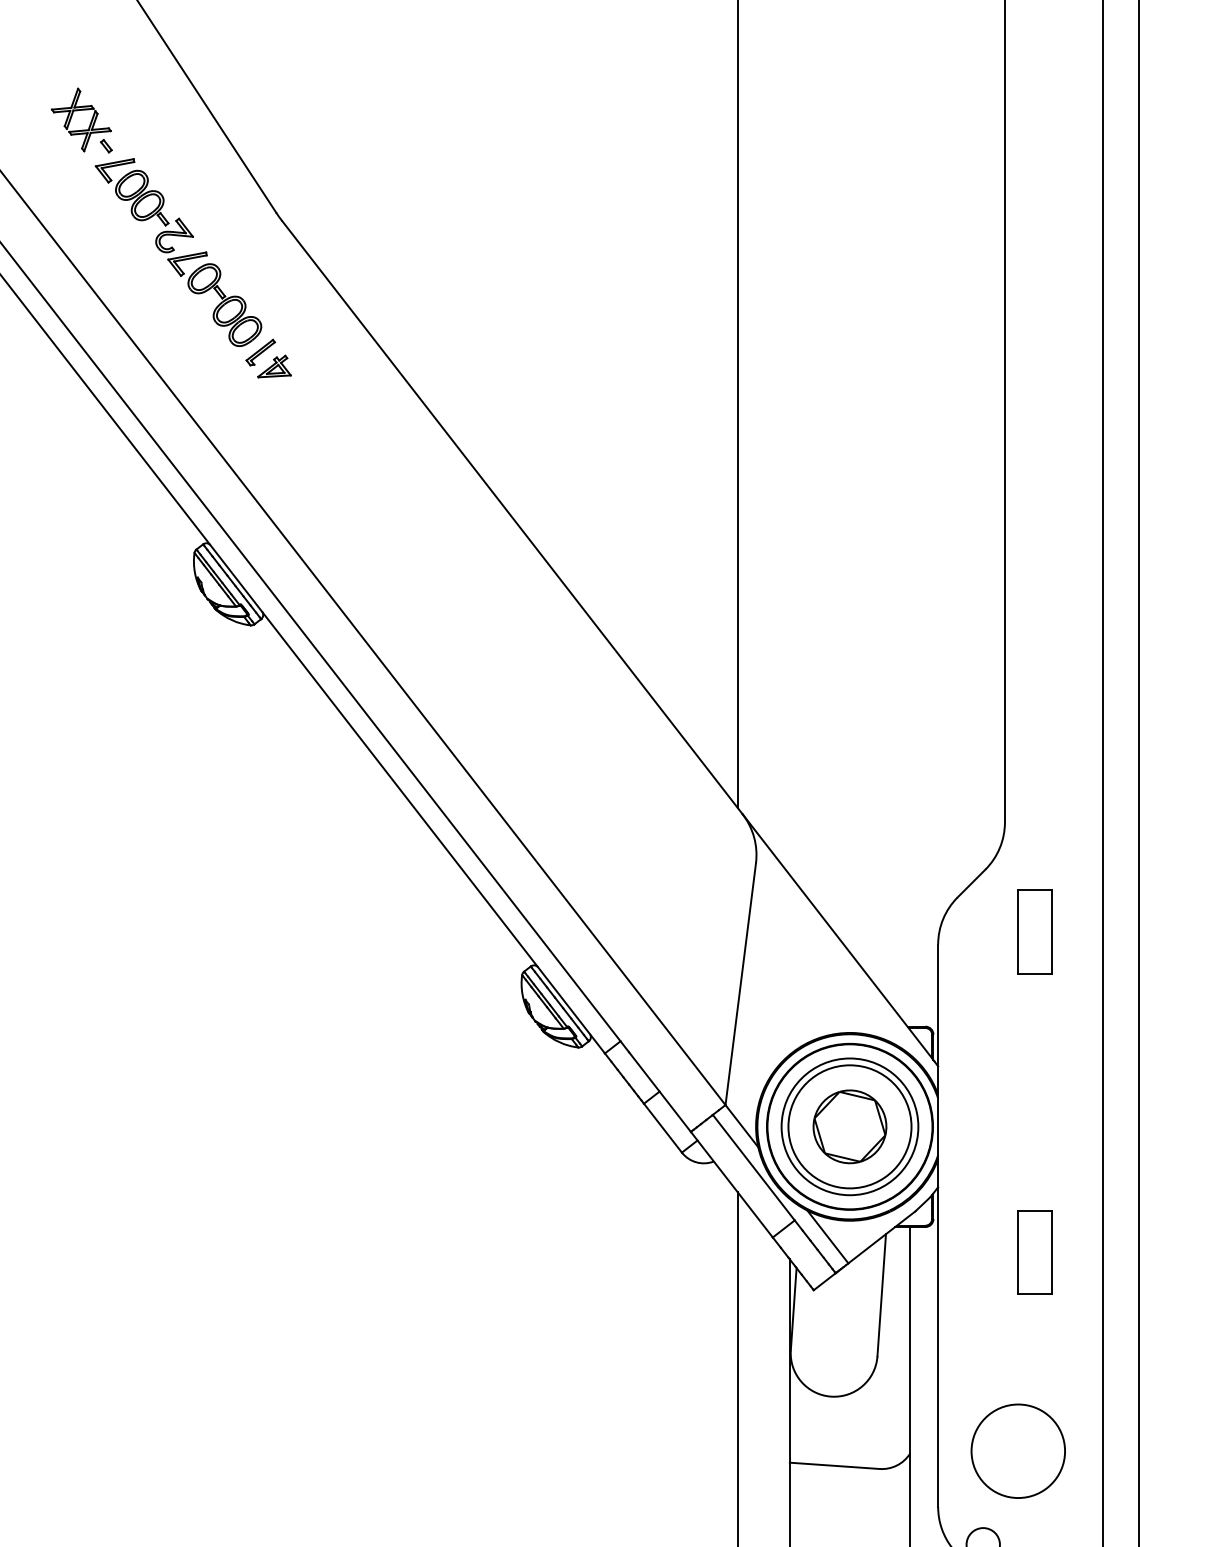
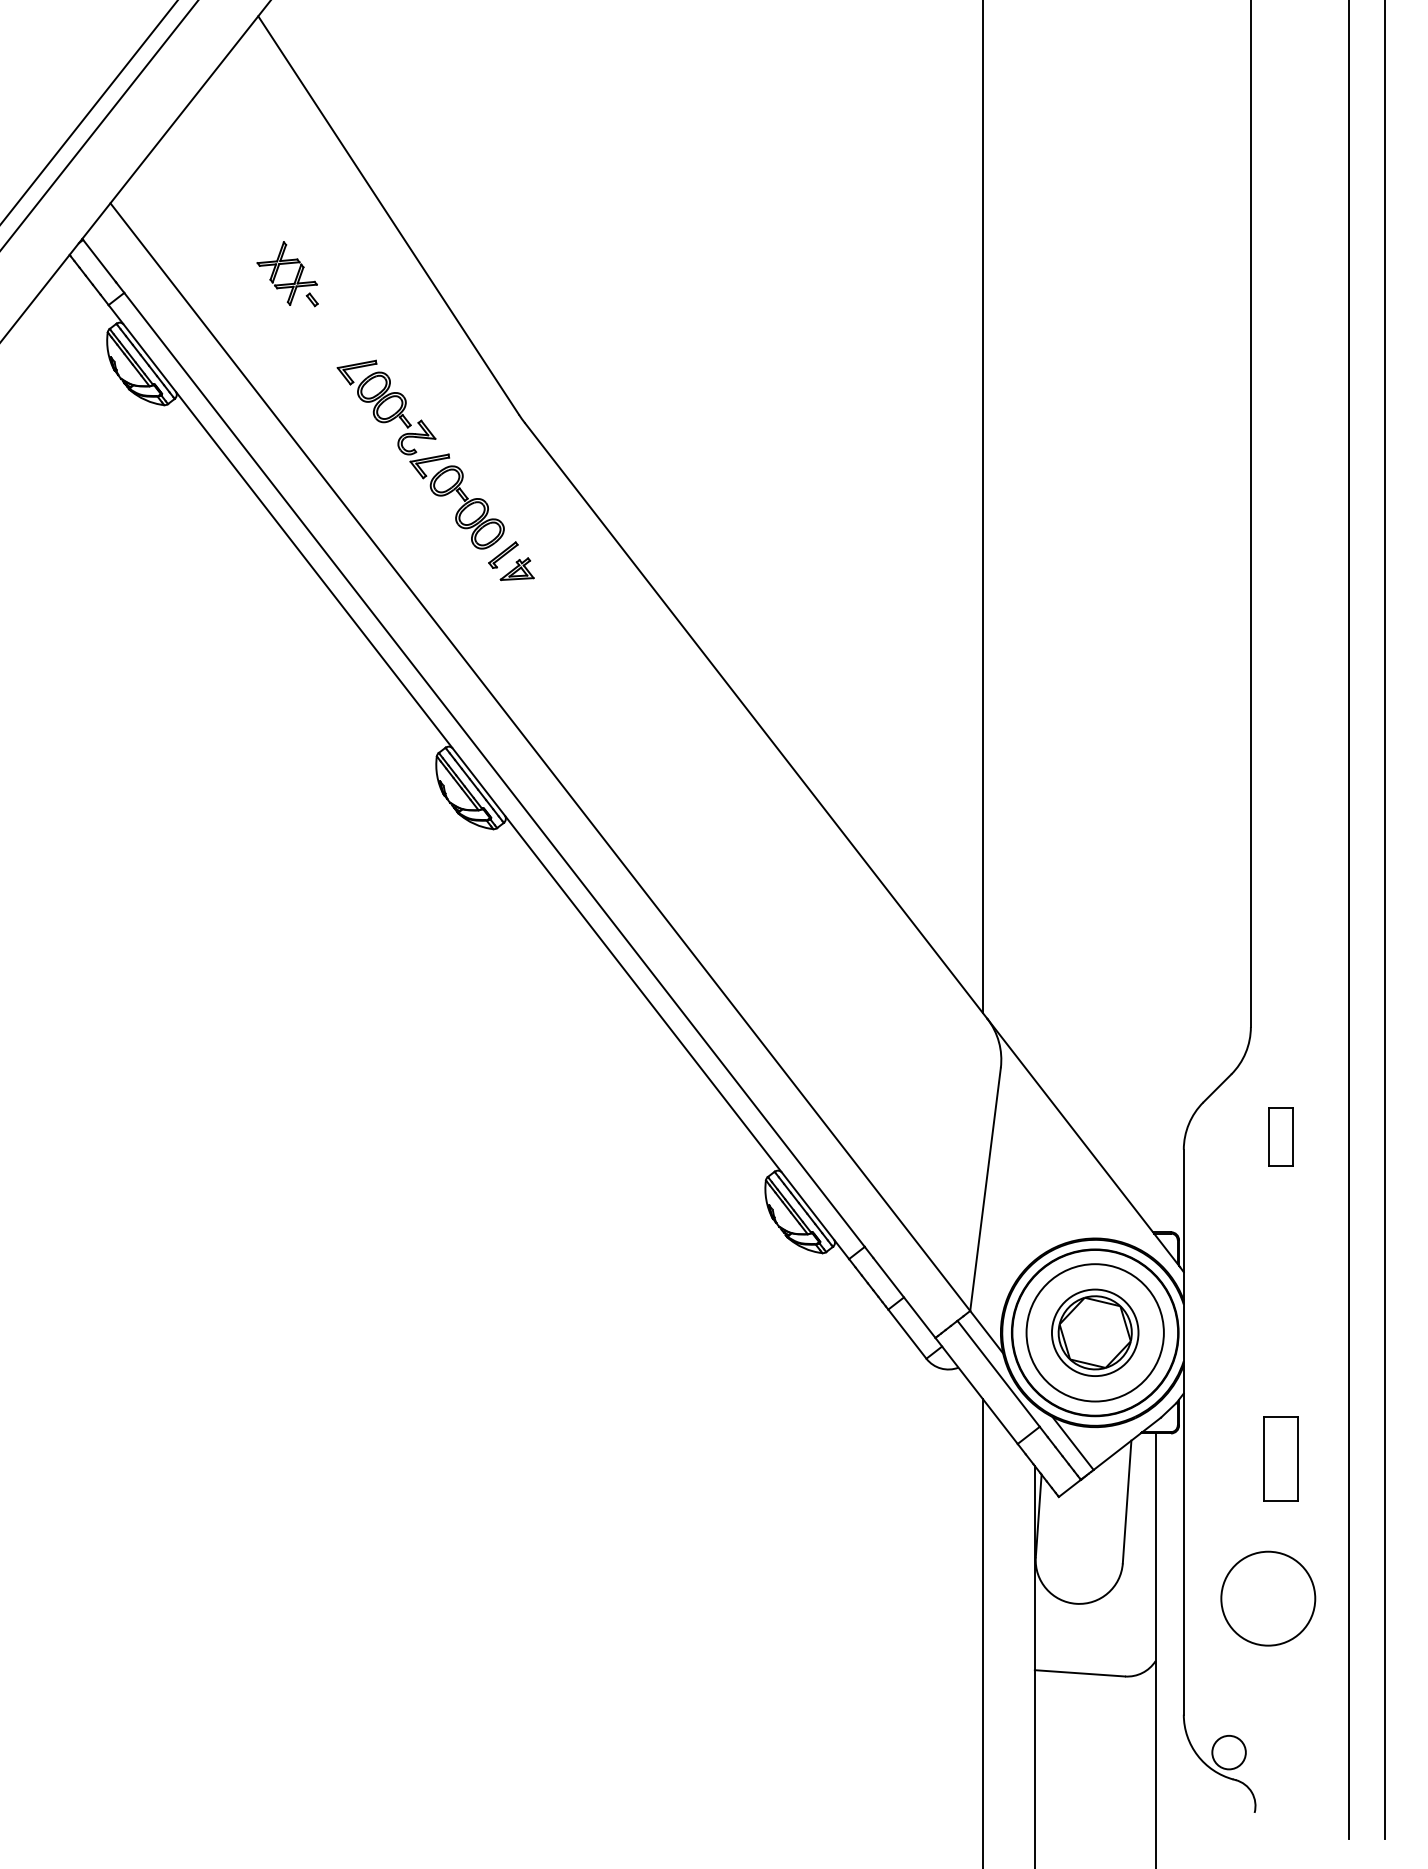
part: (81, 120) -> (287, 274), moved
part: (1034, 931) -> (1280, 1136), size x0.7
circle: (850, 1126) -> (1095, 1332), size x0.7
circle: (1018, 1451) -> (1268, 1598), moved

